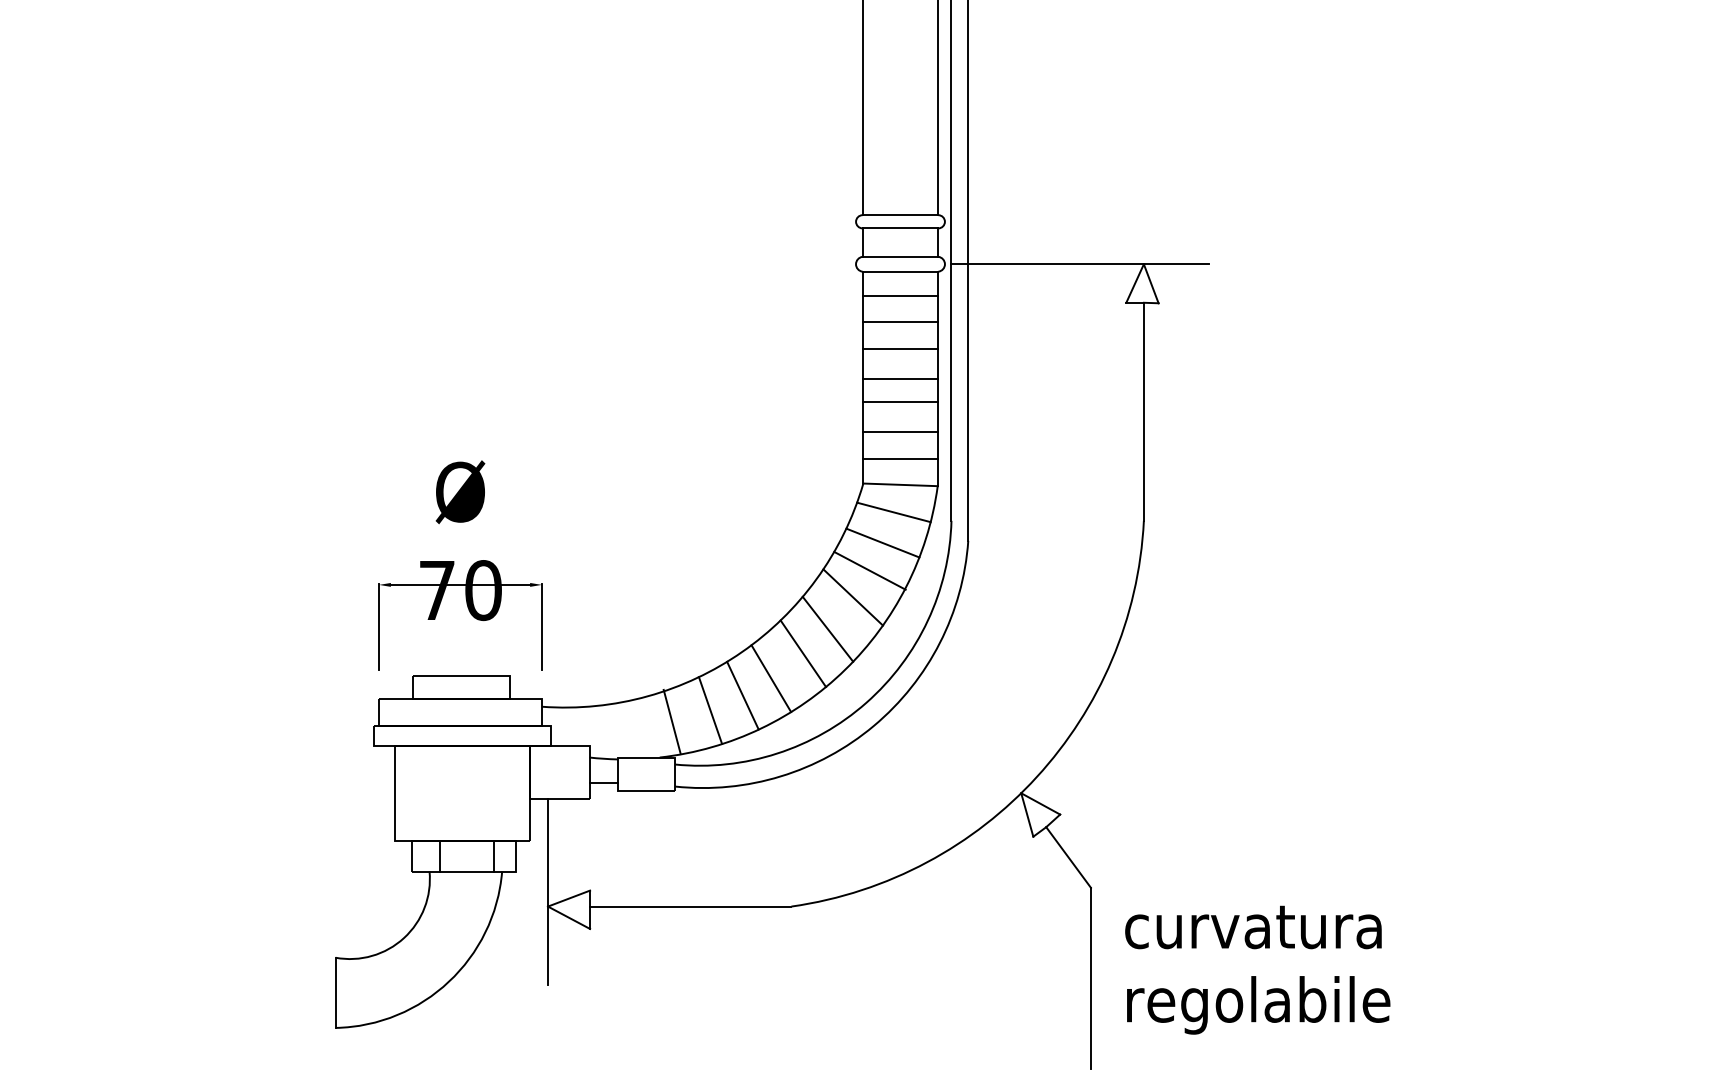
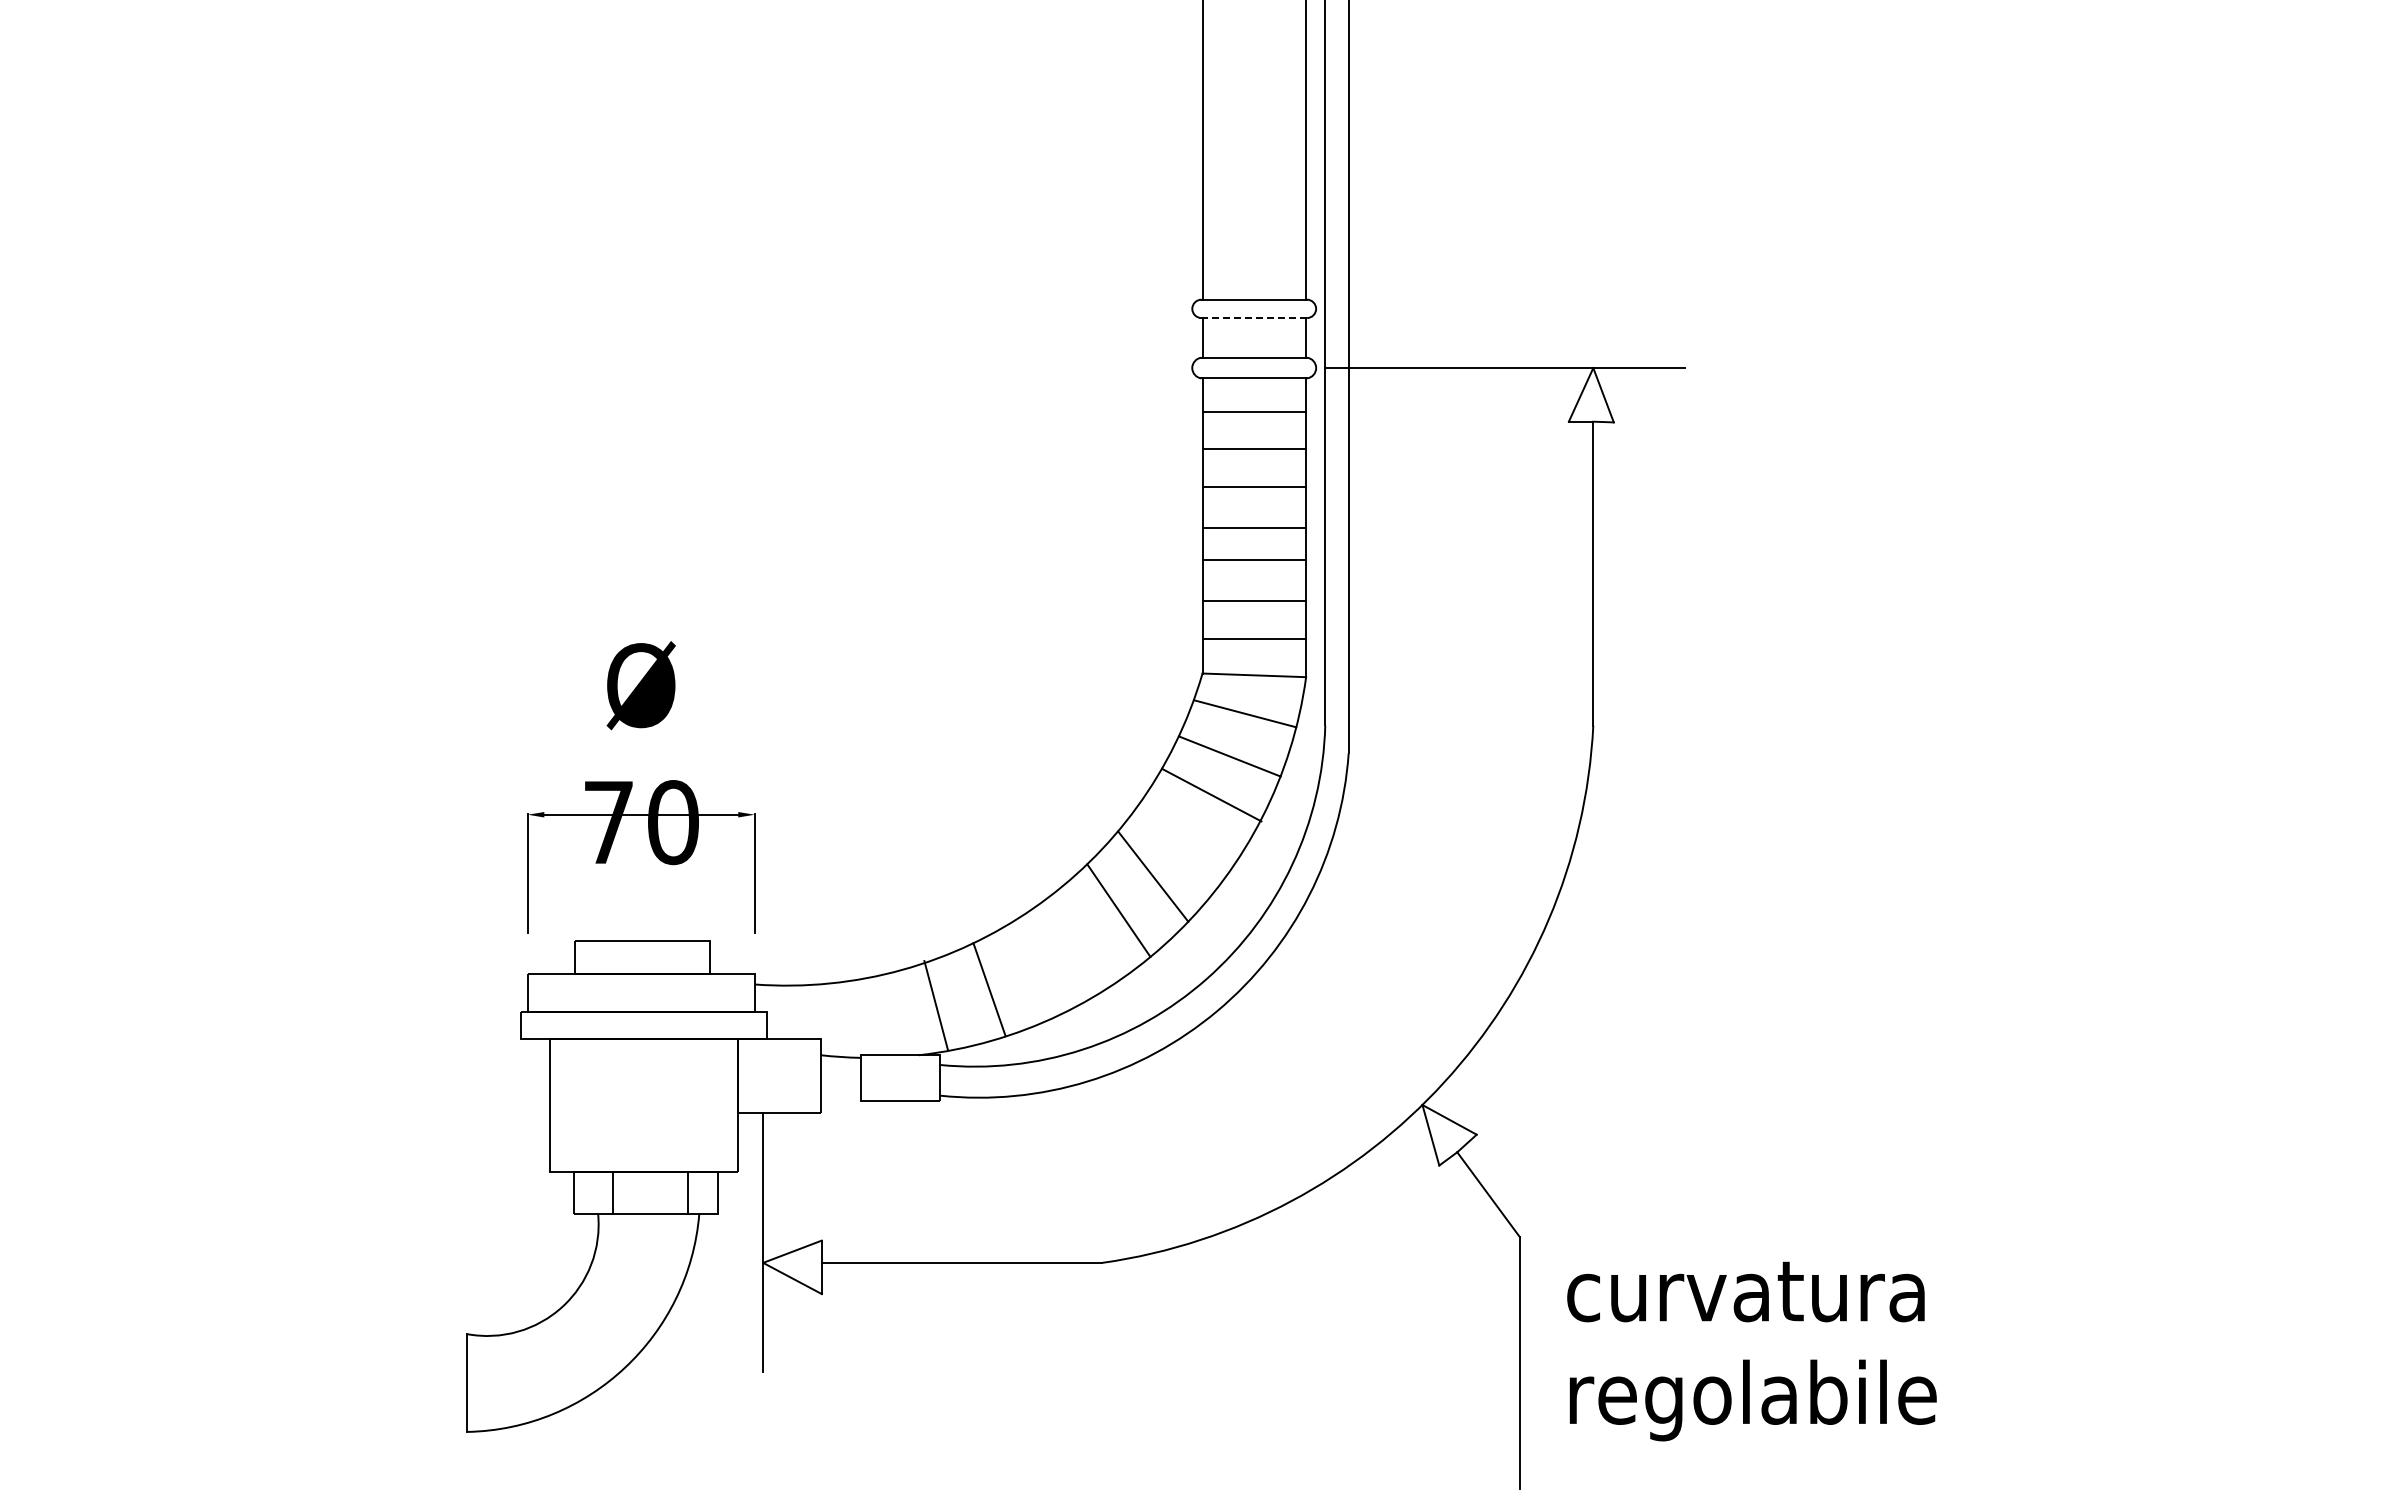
line: (900, 228) -> (1254, 318), solid -> dashed
line: (852, 597) -> (1187, 832), removed
line: (770, 678) -> (1073, 944), removed
line: (742, 695) -> (1034, 968), removed
line: (603, 782) -> (840, 1090), removed

